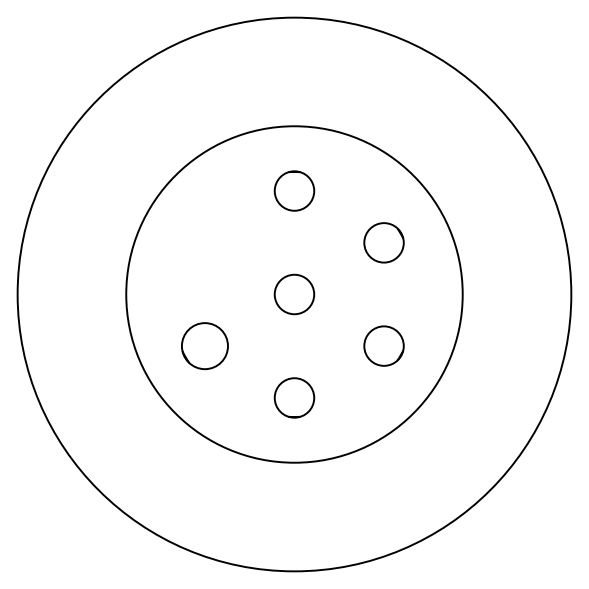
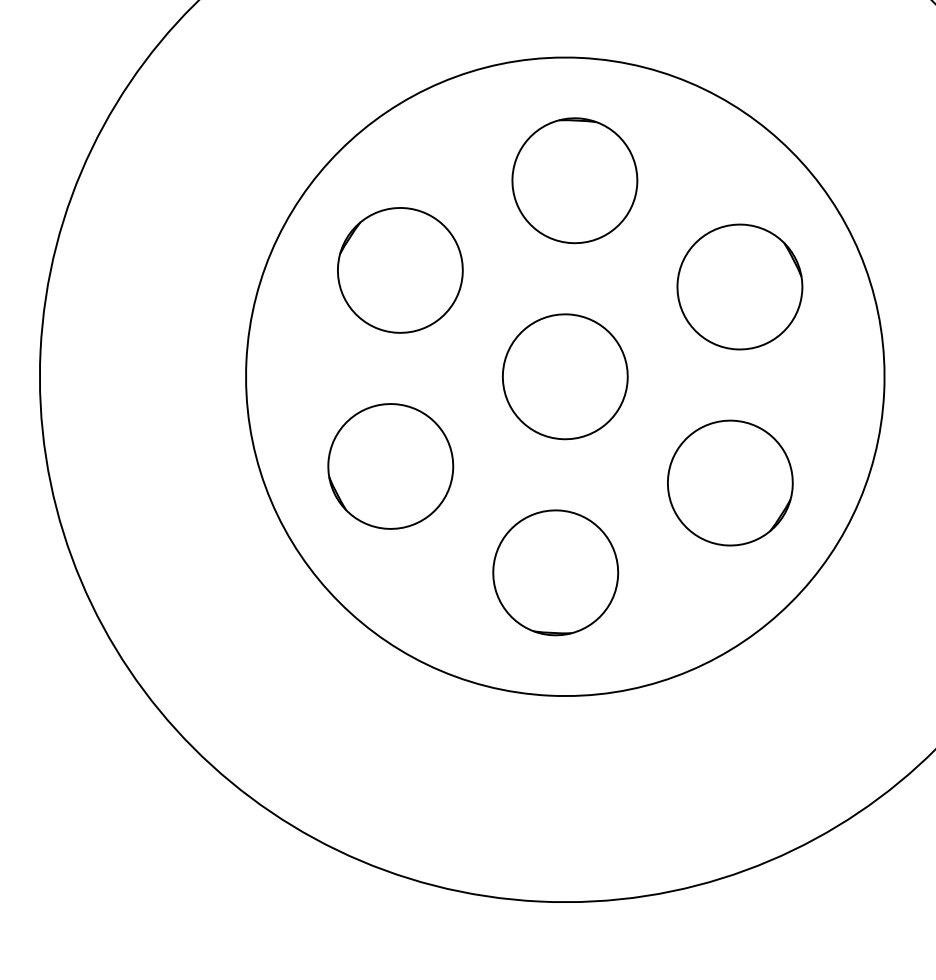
part: (294, 190) -> (574, 179), size x1.67
circle: (204, 242) -> (399, 269), added
circle: (383, 242) -> (738, 286), size x1.67
circle: (294, 294) -> (565, 376), size x1.67
circle: (204, 345) -> (390, 465), size x1.43
circle: (383, 345) -> (729, 481), size x1.67
part: (294, 397) -> (555, 572), size x1.67

